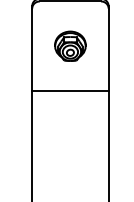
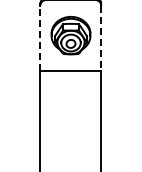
part: (70, 45) -> (70, 35), size x1.6
line: (32, 49) -> (40, 38), solid -> dashed
line: (108, 49) -> (101, 38), solid -> dashed

